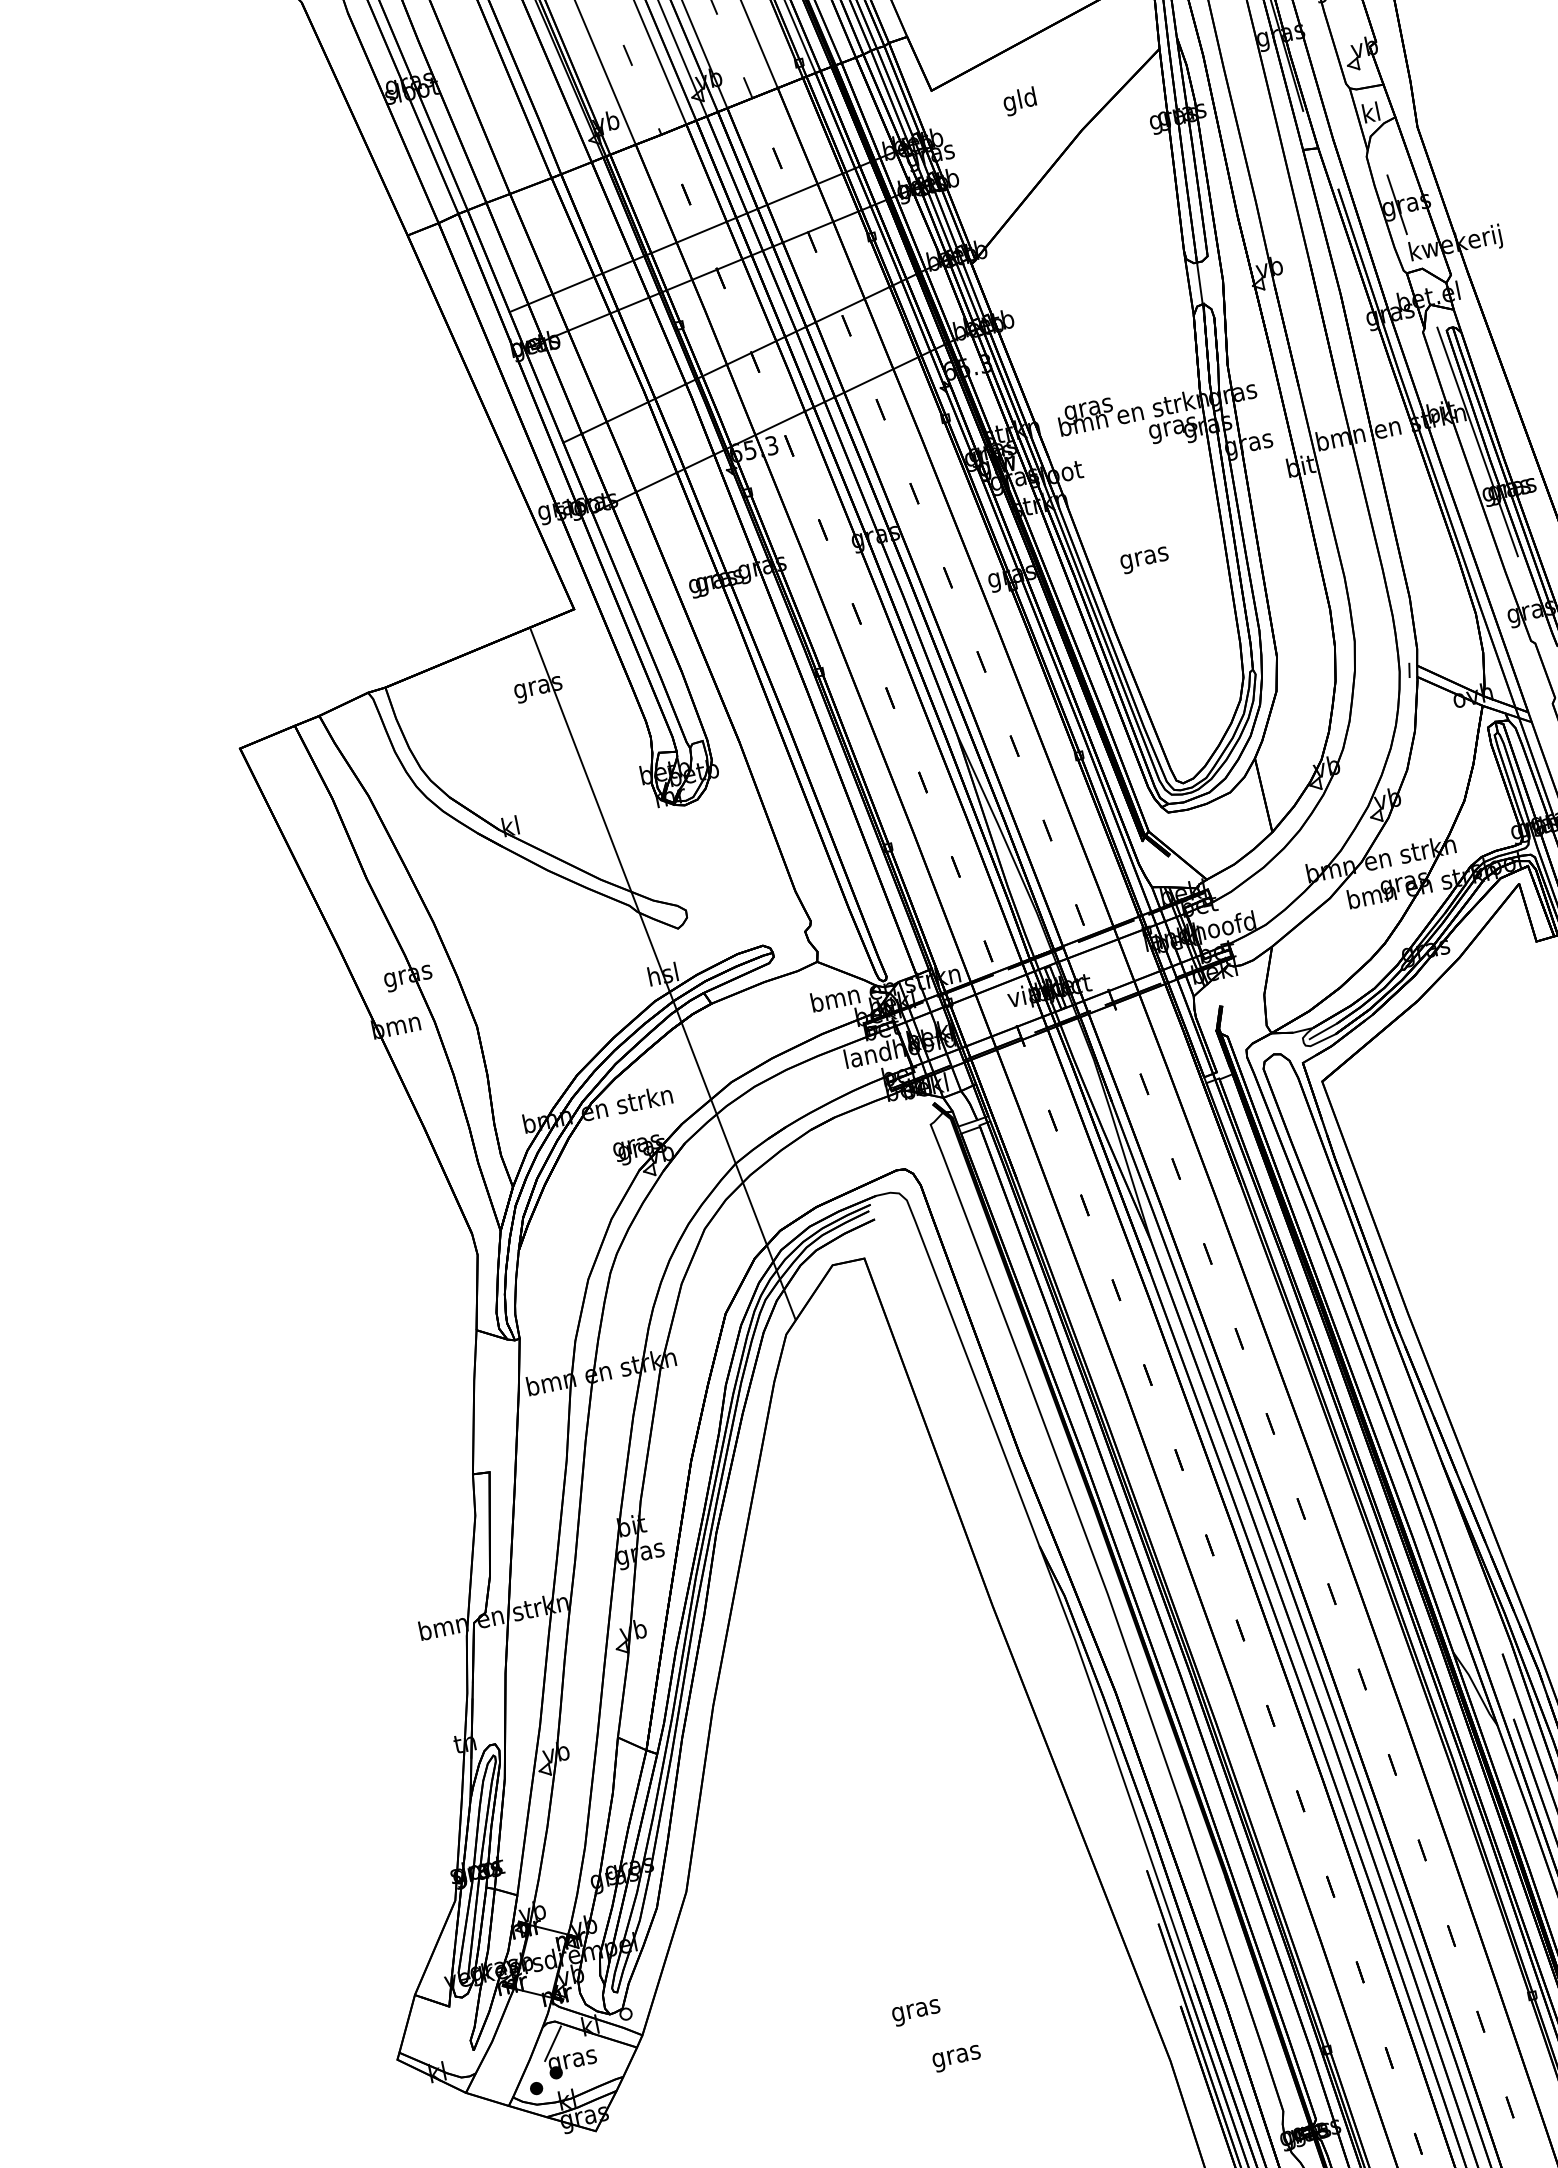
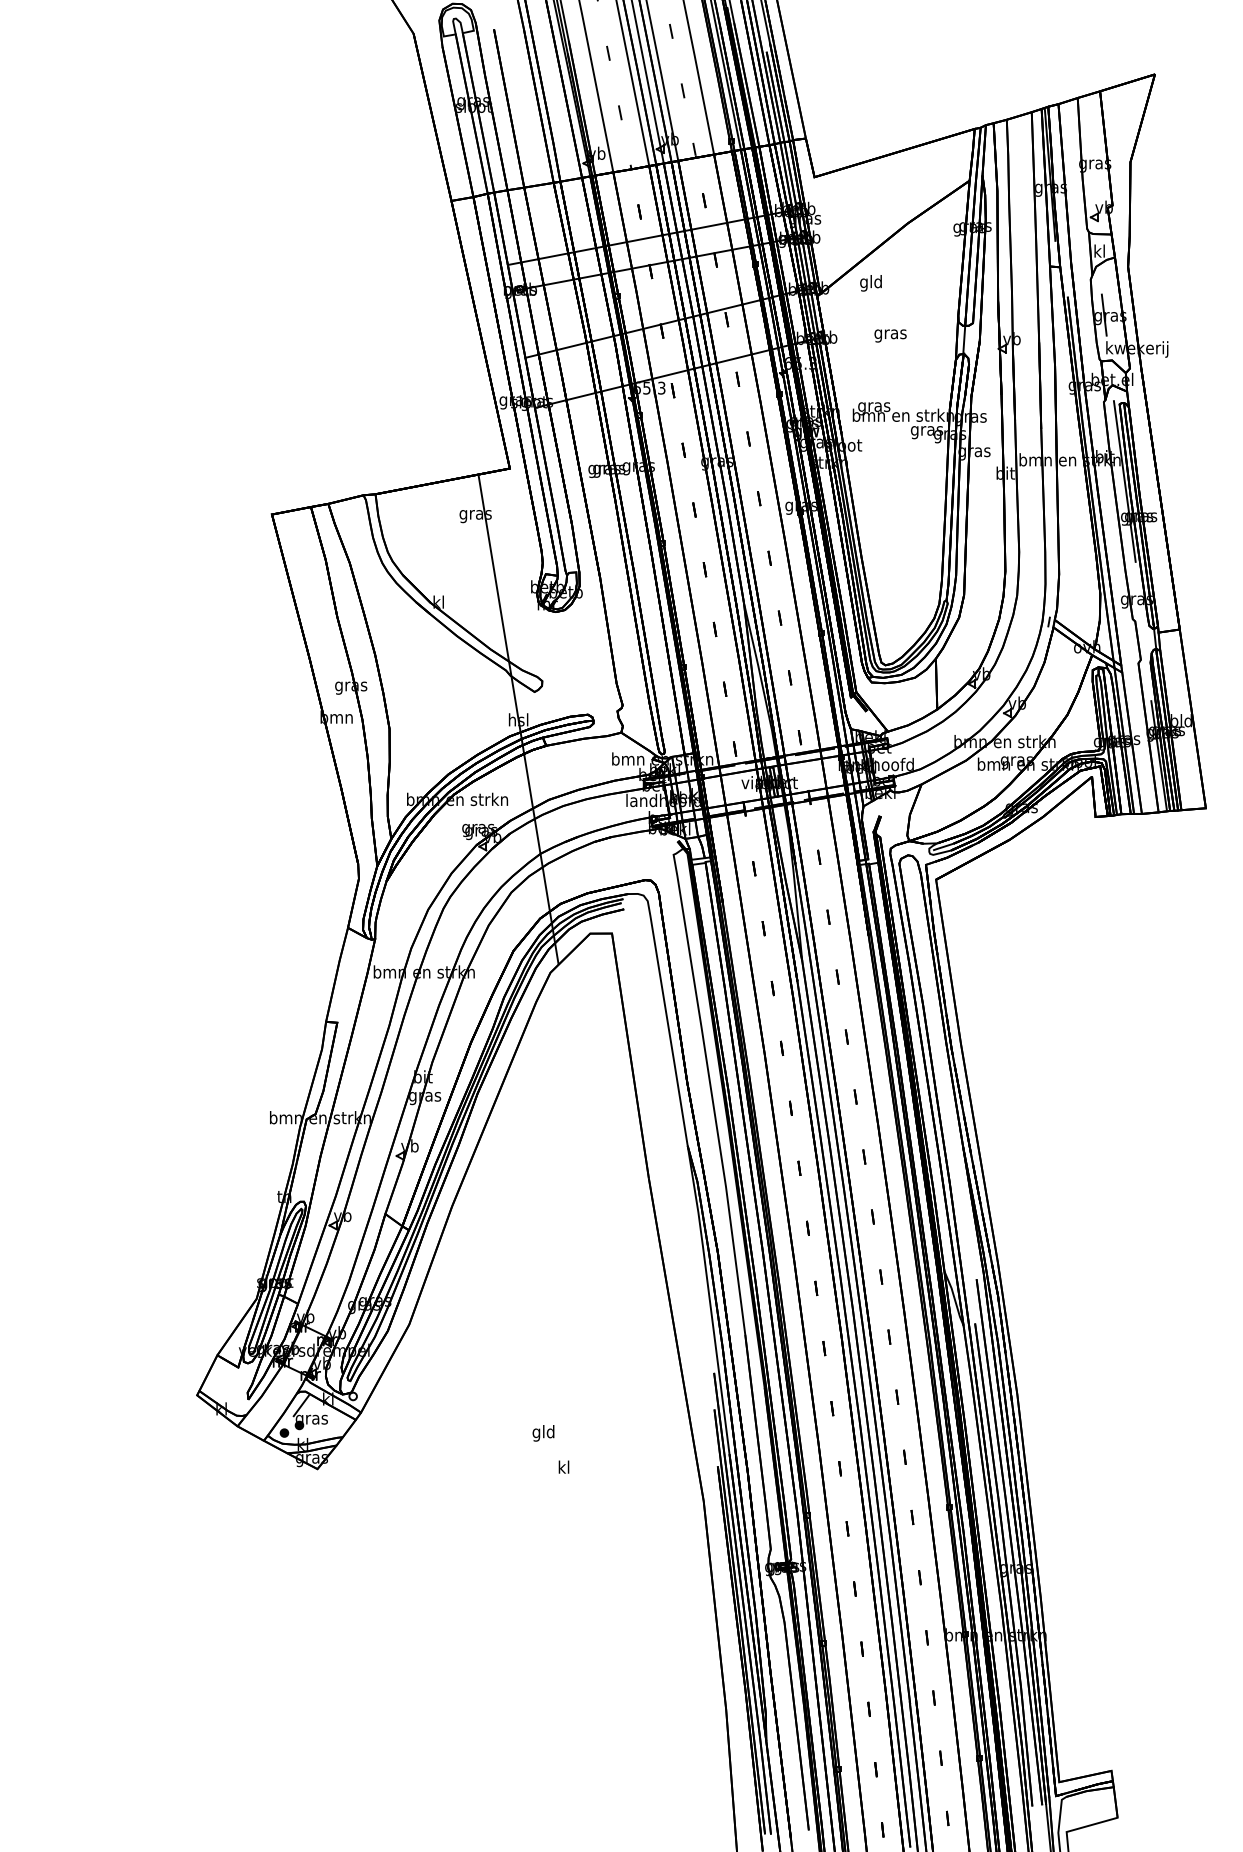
text: (1019, 102) -> (870, 283), moved
text: (1144, 559) -> (890, 335), moved
text: (915, 2010) -> (543, 1433), gras -> gld
text: (956, 2055) -> (564, 1468), gras -> kl

